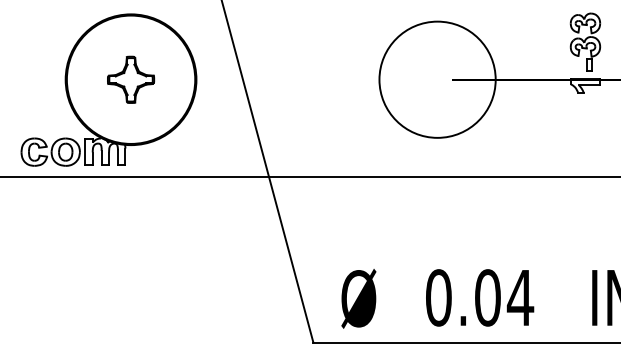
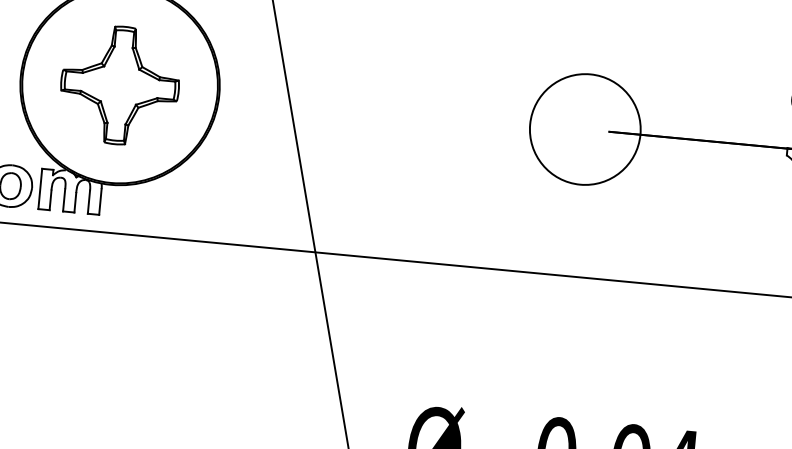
part: (130, 79) -> (119, 85), size x1.67
circle: (437, 79) -> (585, 129), size x0.62

